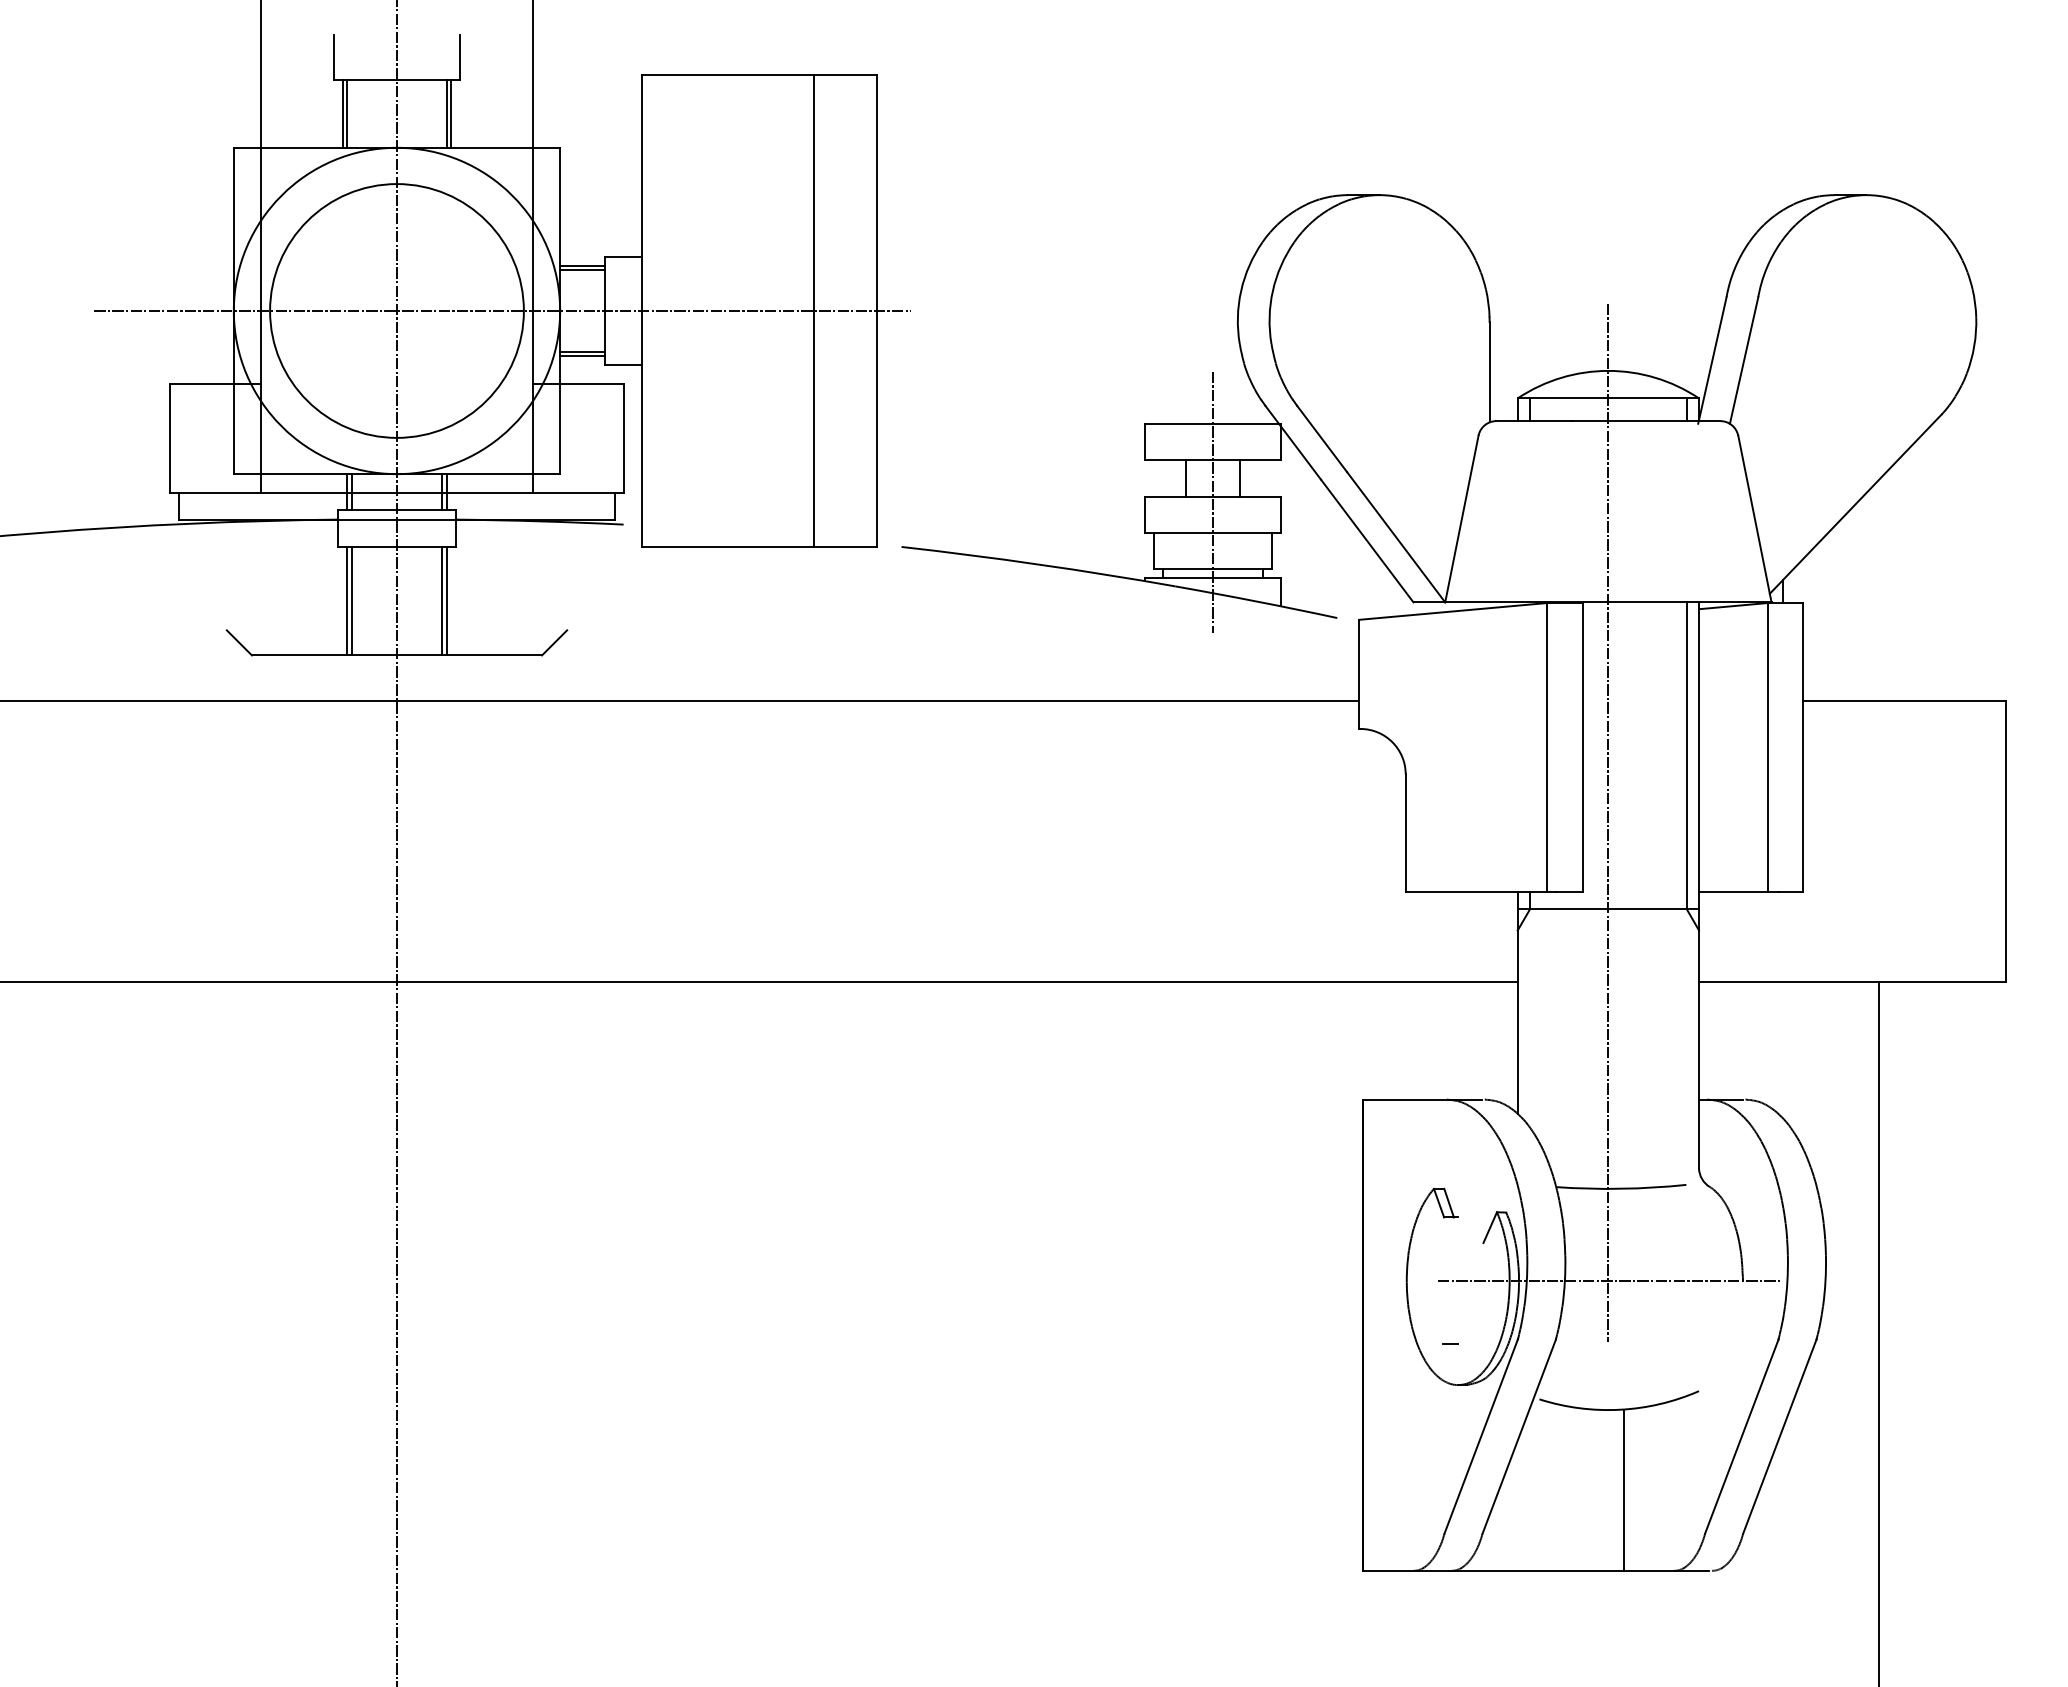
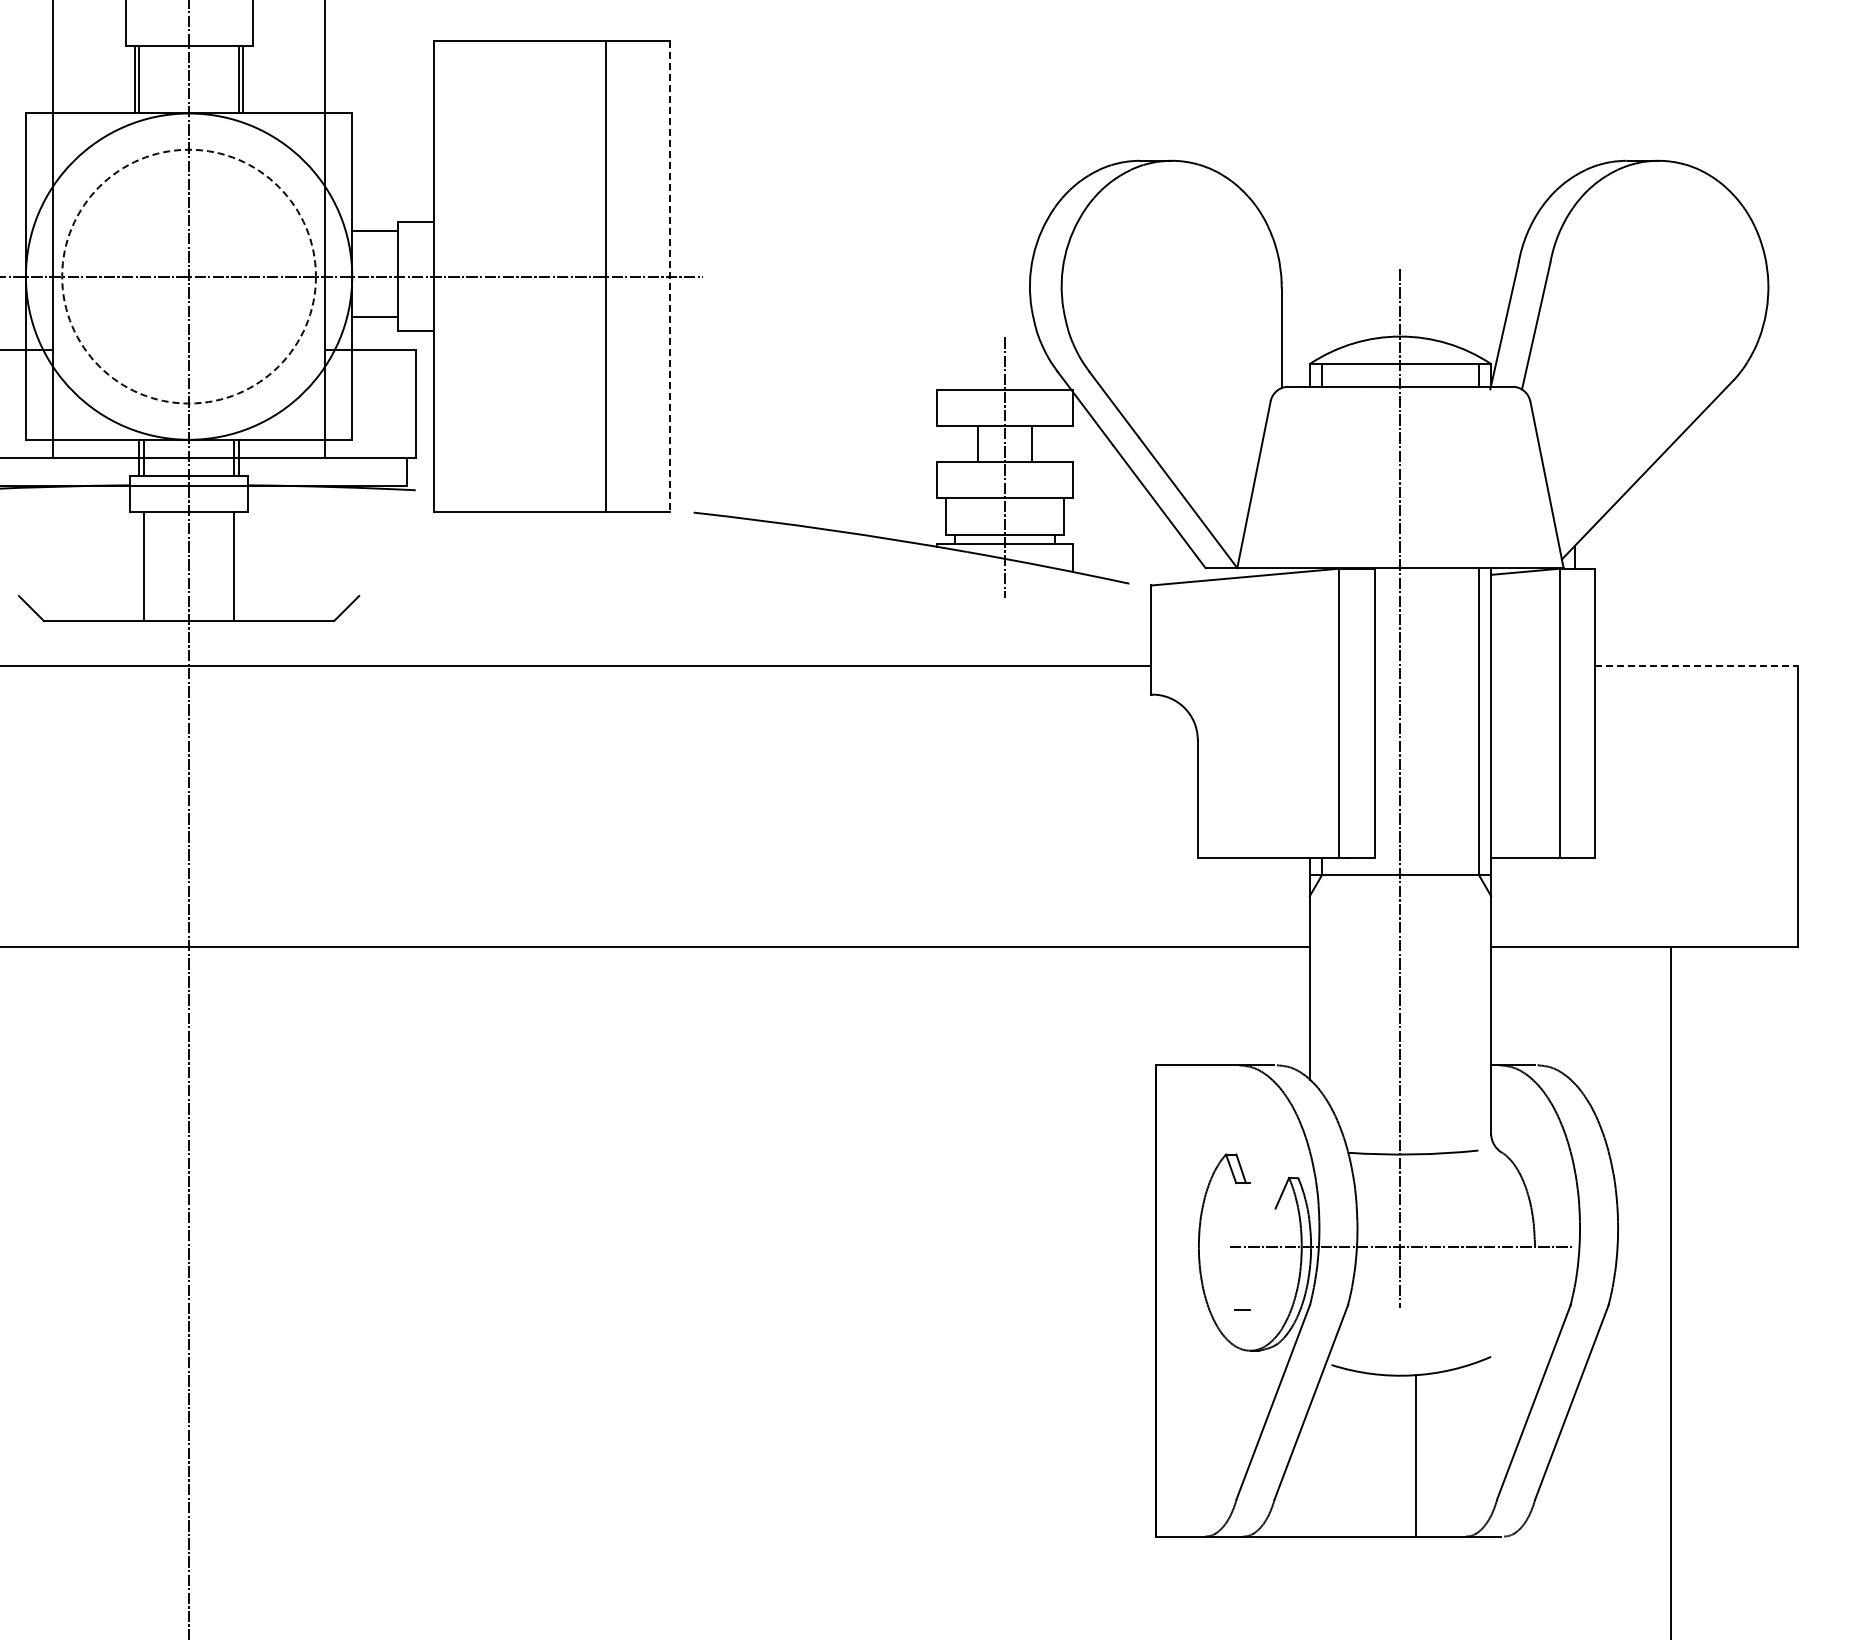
line: (582, 270) -> (374, 236), removed
circle: (396, 310) -> (188, 276), solid -> dashed
line: (877, 310) -> (669, 276), solid -> dashed
line: (582, 356) -> (374, 322), removed
line: (347, 600) -> (139, 566), removed
line: (446, 600) -> (238, 566), removed
line: (1905, 700) -> (1697, 666), solid -> dashed

